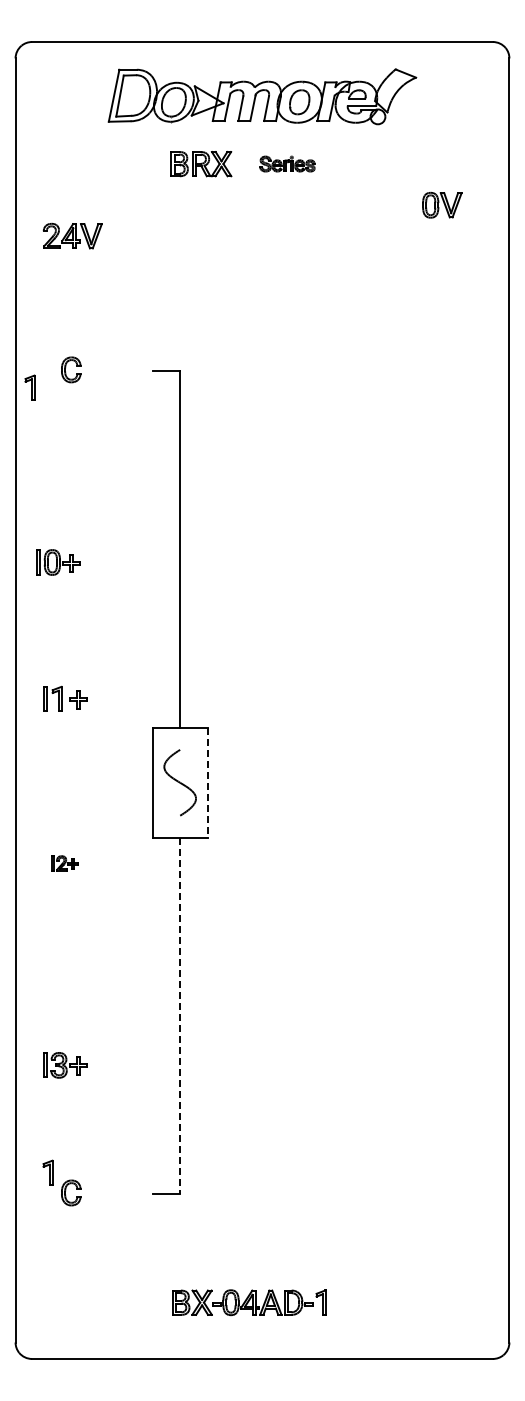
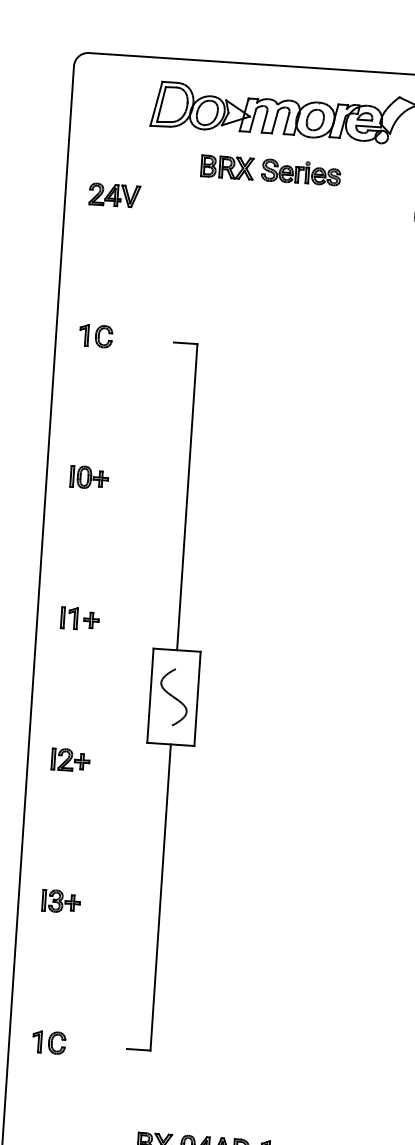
part: (287, 163) -> (301, 171), size x1.67
part: (72, 235) -> (114, 194), moved
part: (29, 387) -> (83, 335), moved
part: (58, 562) -> (89, 477), moved
line: (207, 782) -> (197, 698), dashed -> solid
part: (65, 863) -> (70, 760), size x1.67
line: (180, 1016) -> (160, 897), dashed -> solid
part: (65, 1065) -> (61, 901), moved
part: (47, 1172) -> (36, 1041), moved

